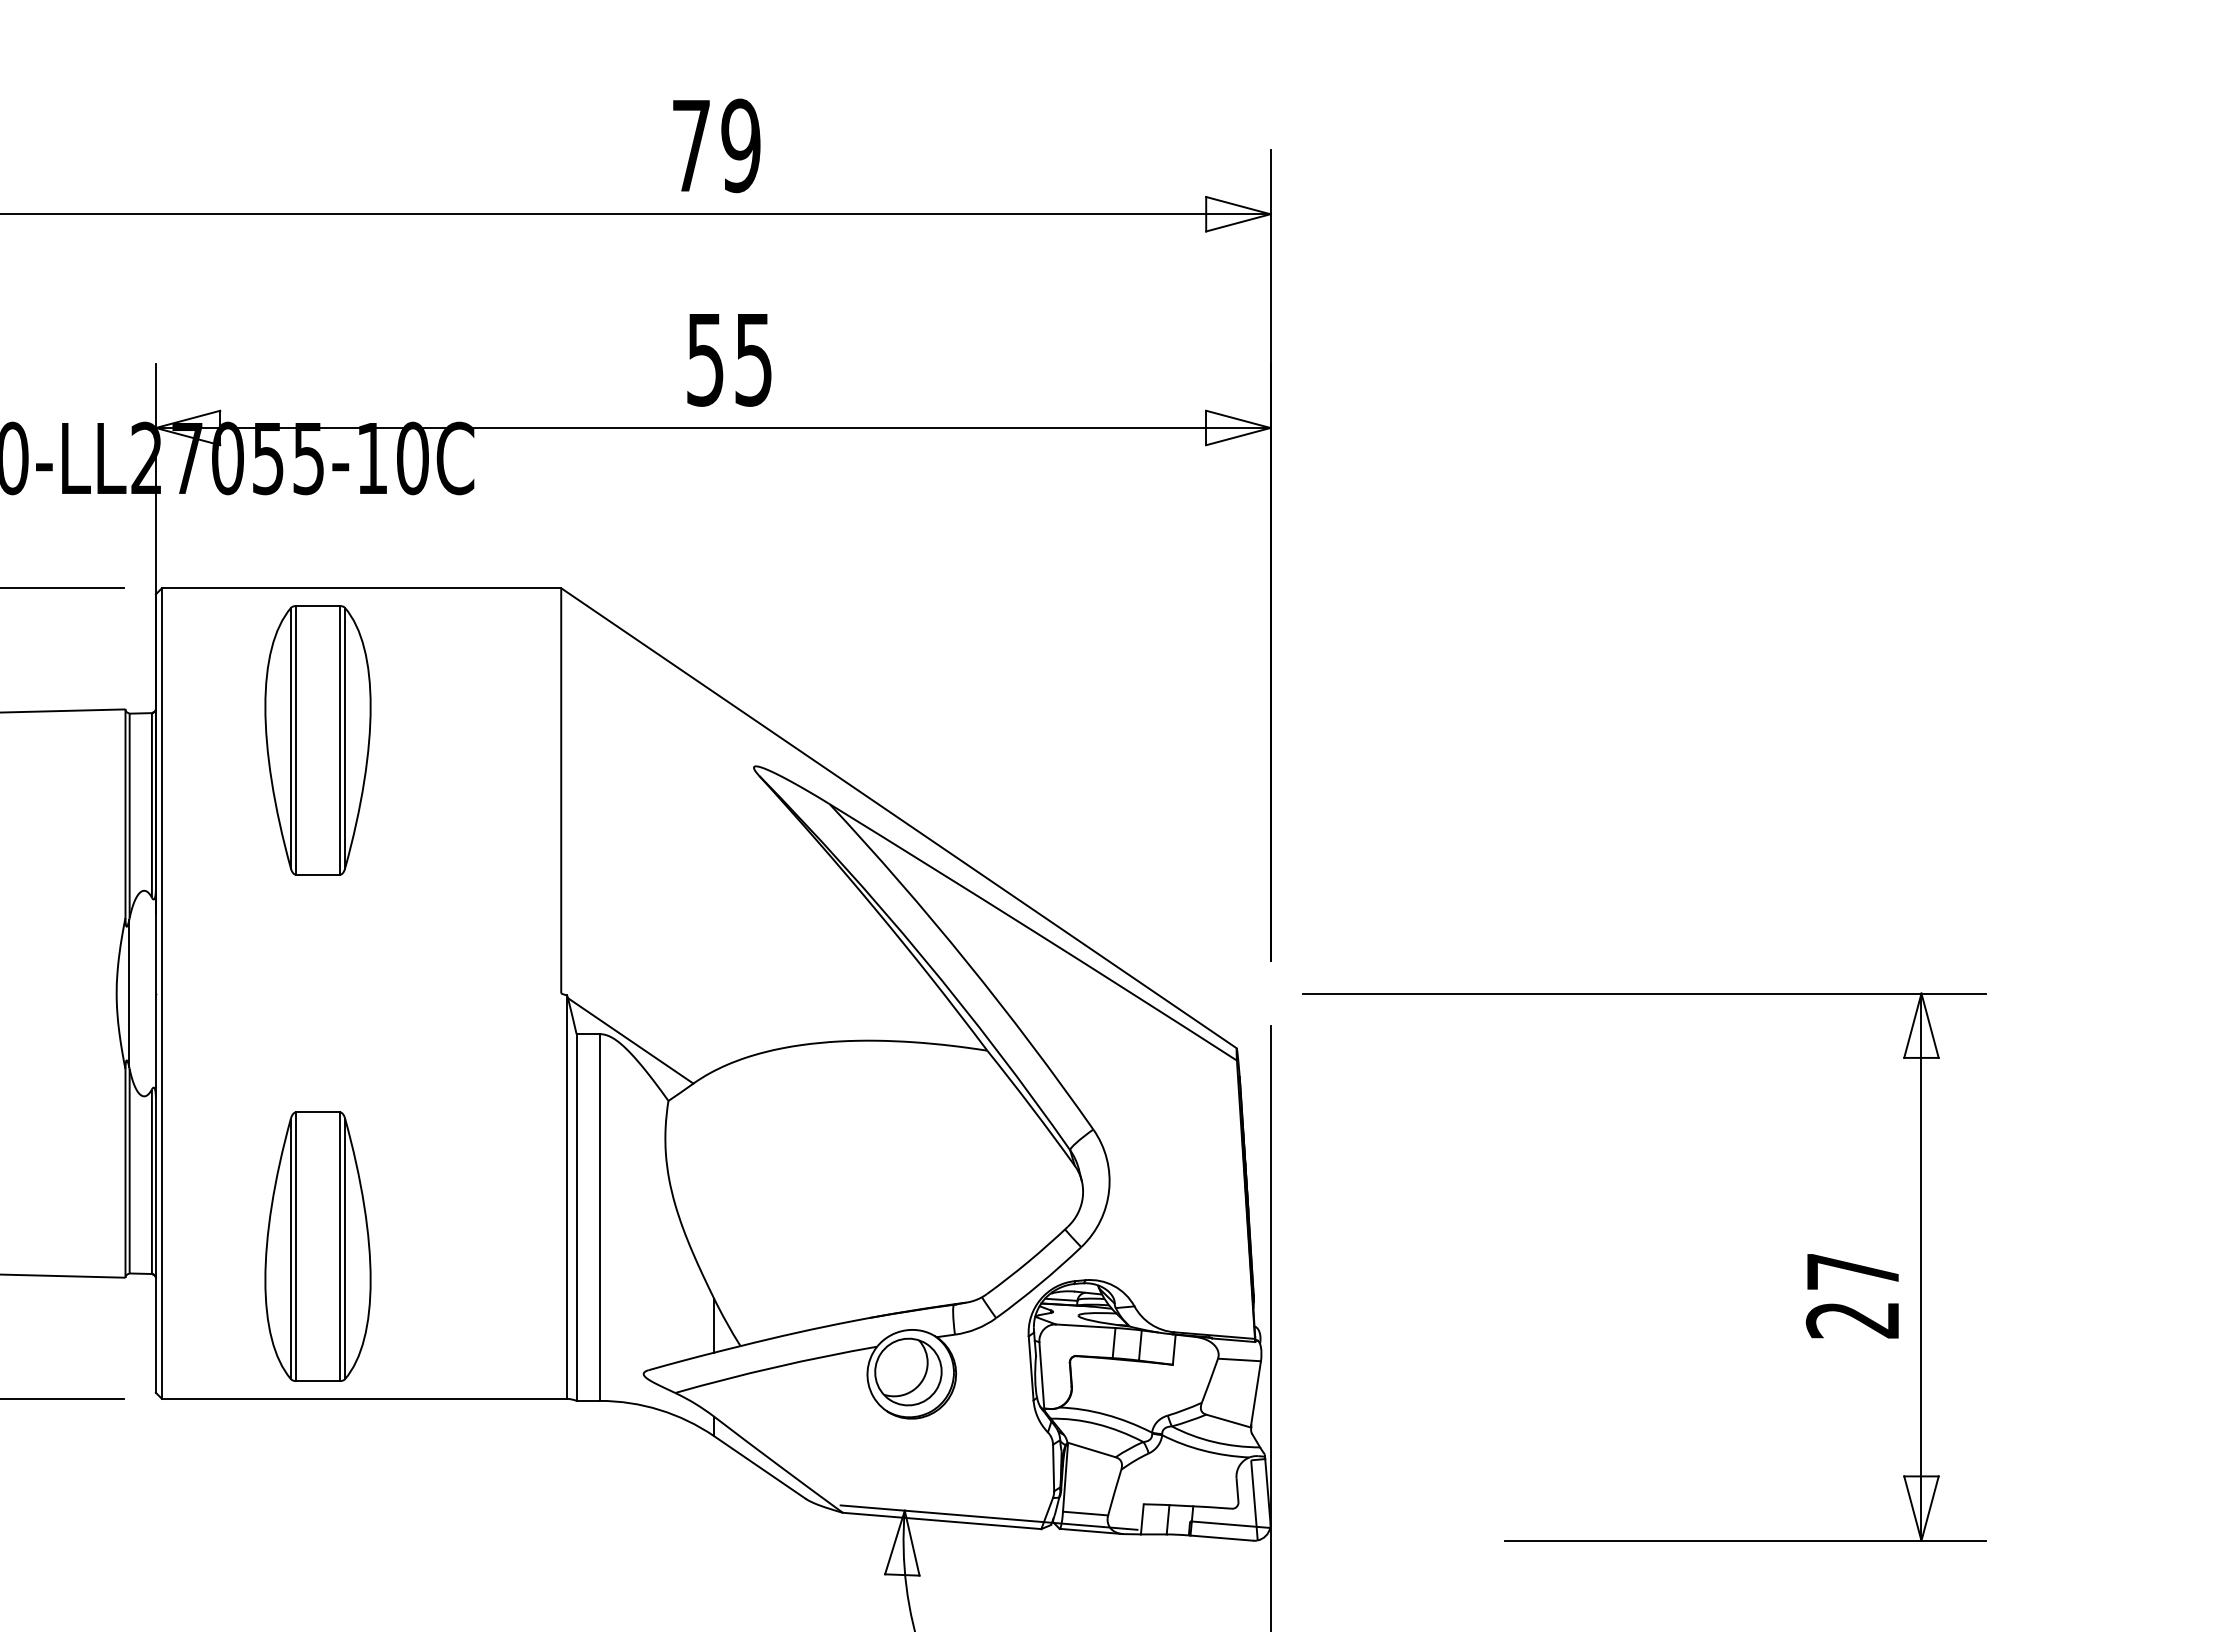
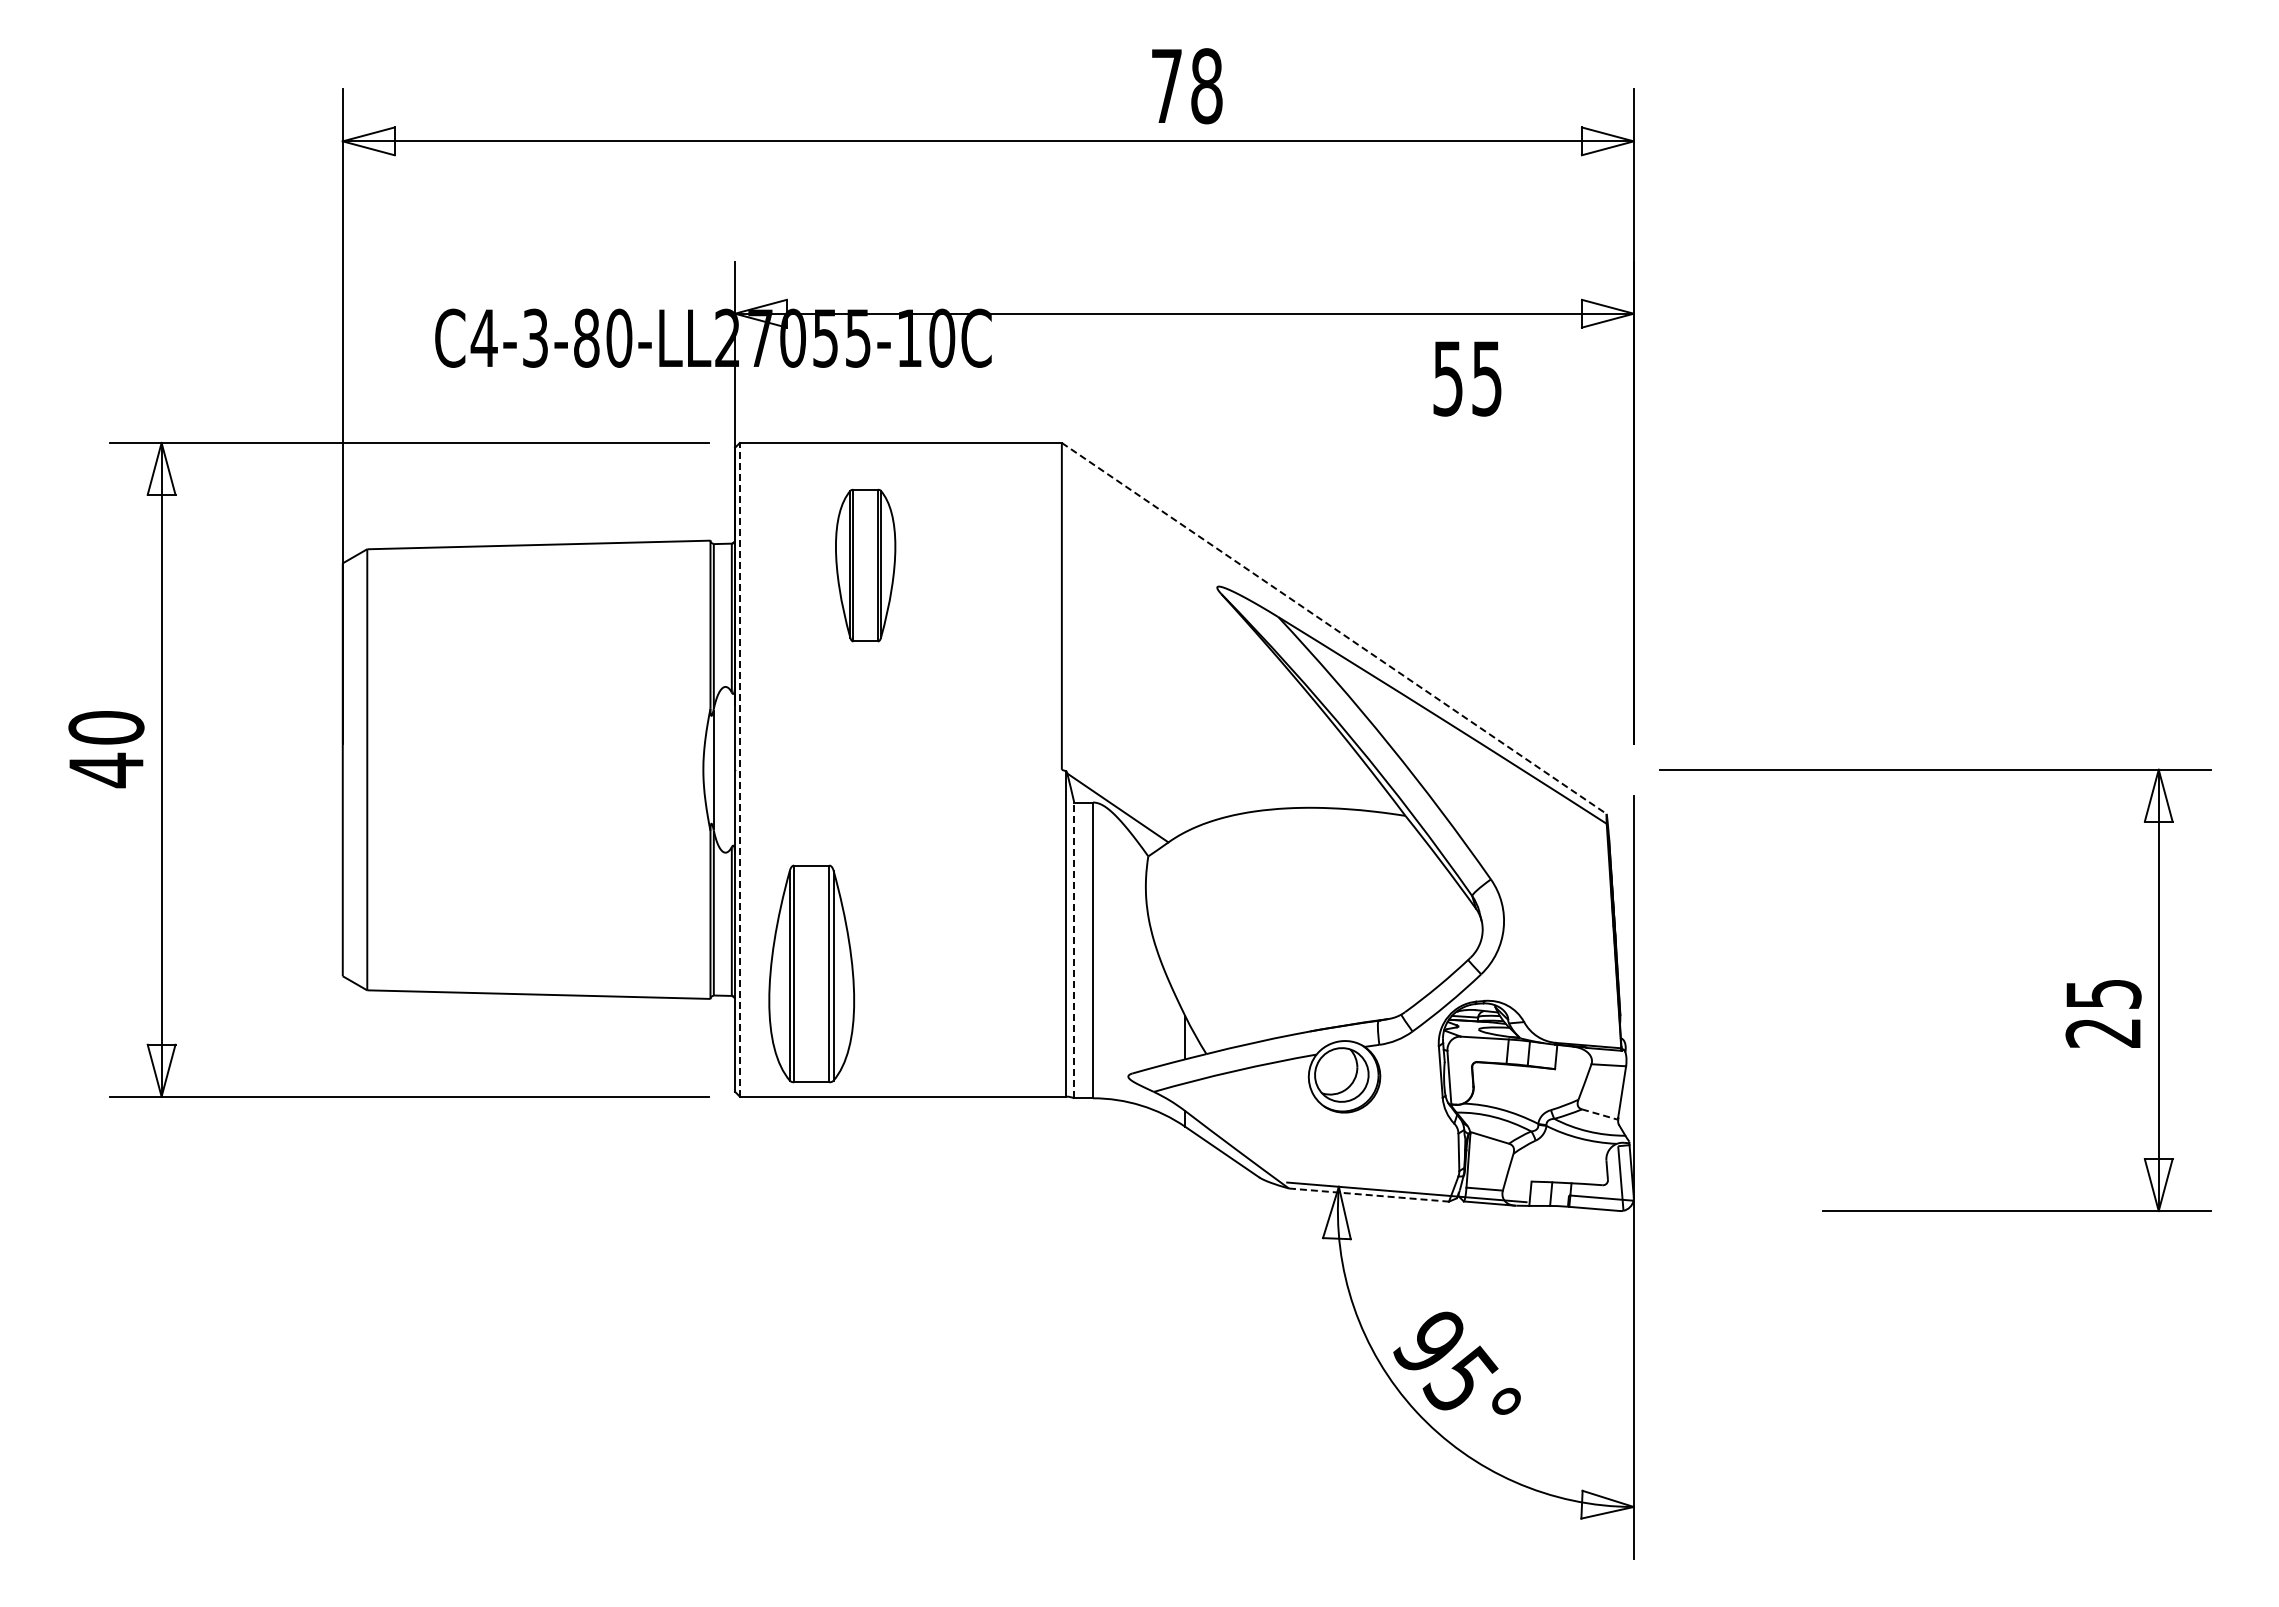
text: (740, 146) -> (1206, 86), 79 -> 78
text: (729, 359) -> (1467, 378), moved
part: (317, 740) -> (865, 565), size x0.7
line: (899, 818) -> (1334, 628), solid -> dashed
line: (161, 993) -> (739, 769), solid -> dashed
line: (576, 1217) -> (1074, 950), solid -> dashed
part: (317, 1246) -> (811, 973), moved
text: (1852, 1270) -> (2103, 993), 27 -> 25
line: (1229, 1421) -> (1600, 1114), solid -> dashed
line: (942, 1521) -> (1369, 1195), solid -> dashed

